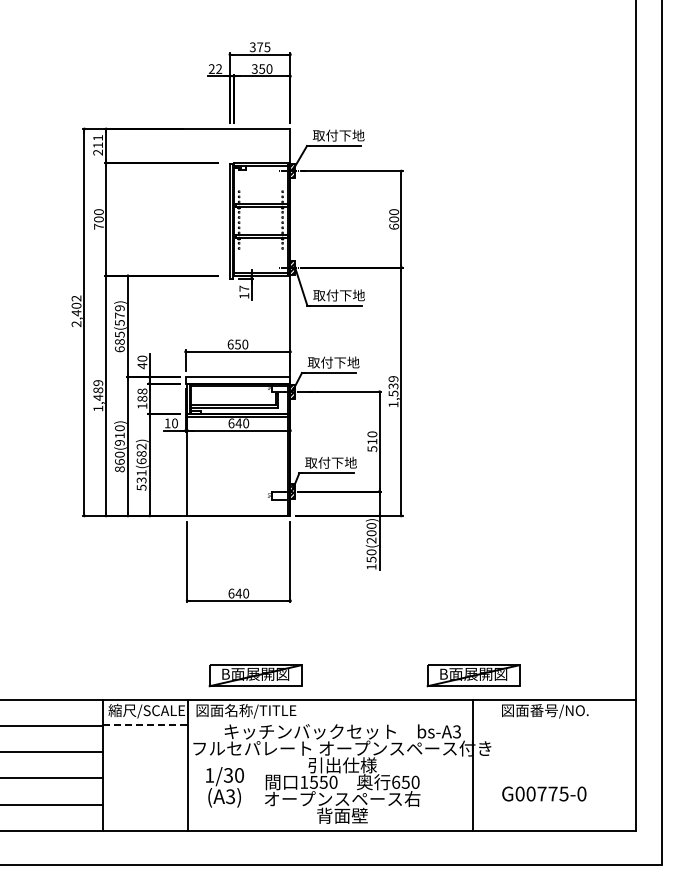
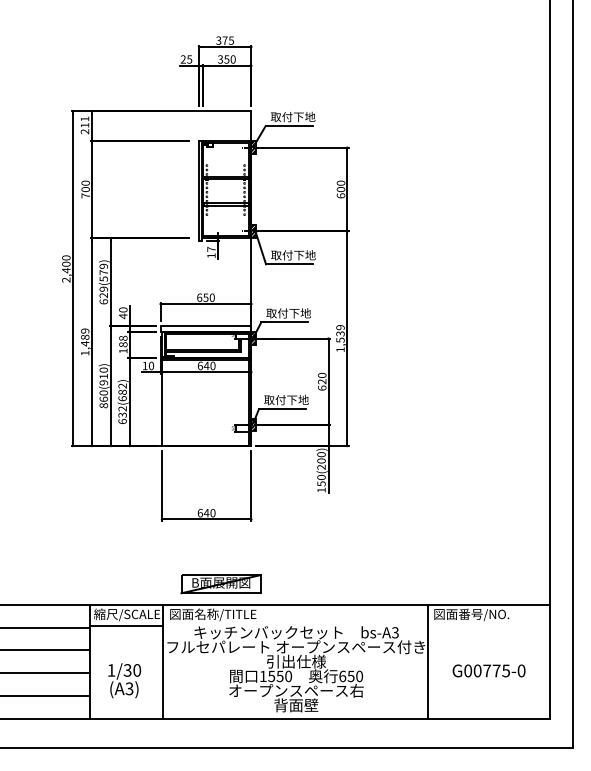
text: (219, 68) -> (189, 59), 22 -> 25
text: (76, 298) -> (66, 257), 2,402 -> 2,400
text: (119, 337) -> (103, 291), 685(579) -> 629(579)
text: (372, 445) -> (322, 385), 510 -> 620
text: (141, 480) -> (122, 415), 531(682) -> 632(682)
part: (473, 675) -> (409, 583), removed
line: (146, 724) -> (126, 626), dashed -> solid
line: (473, 765) -> (427, 661), moved
text: (224, 787) -> (124, 680), moved
text: (544, 793) -> (489, 670), moved

